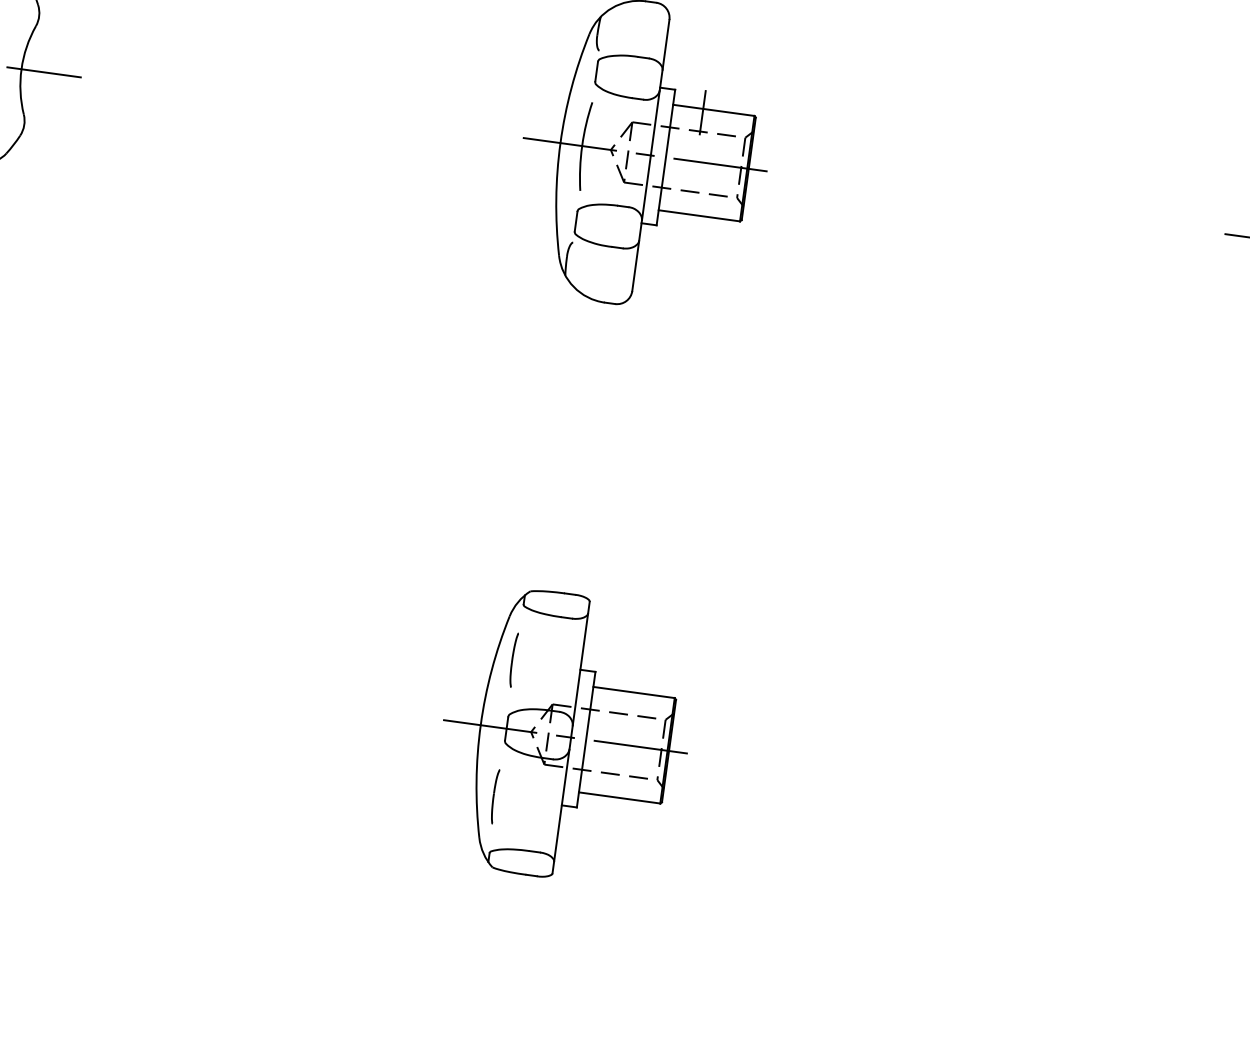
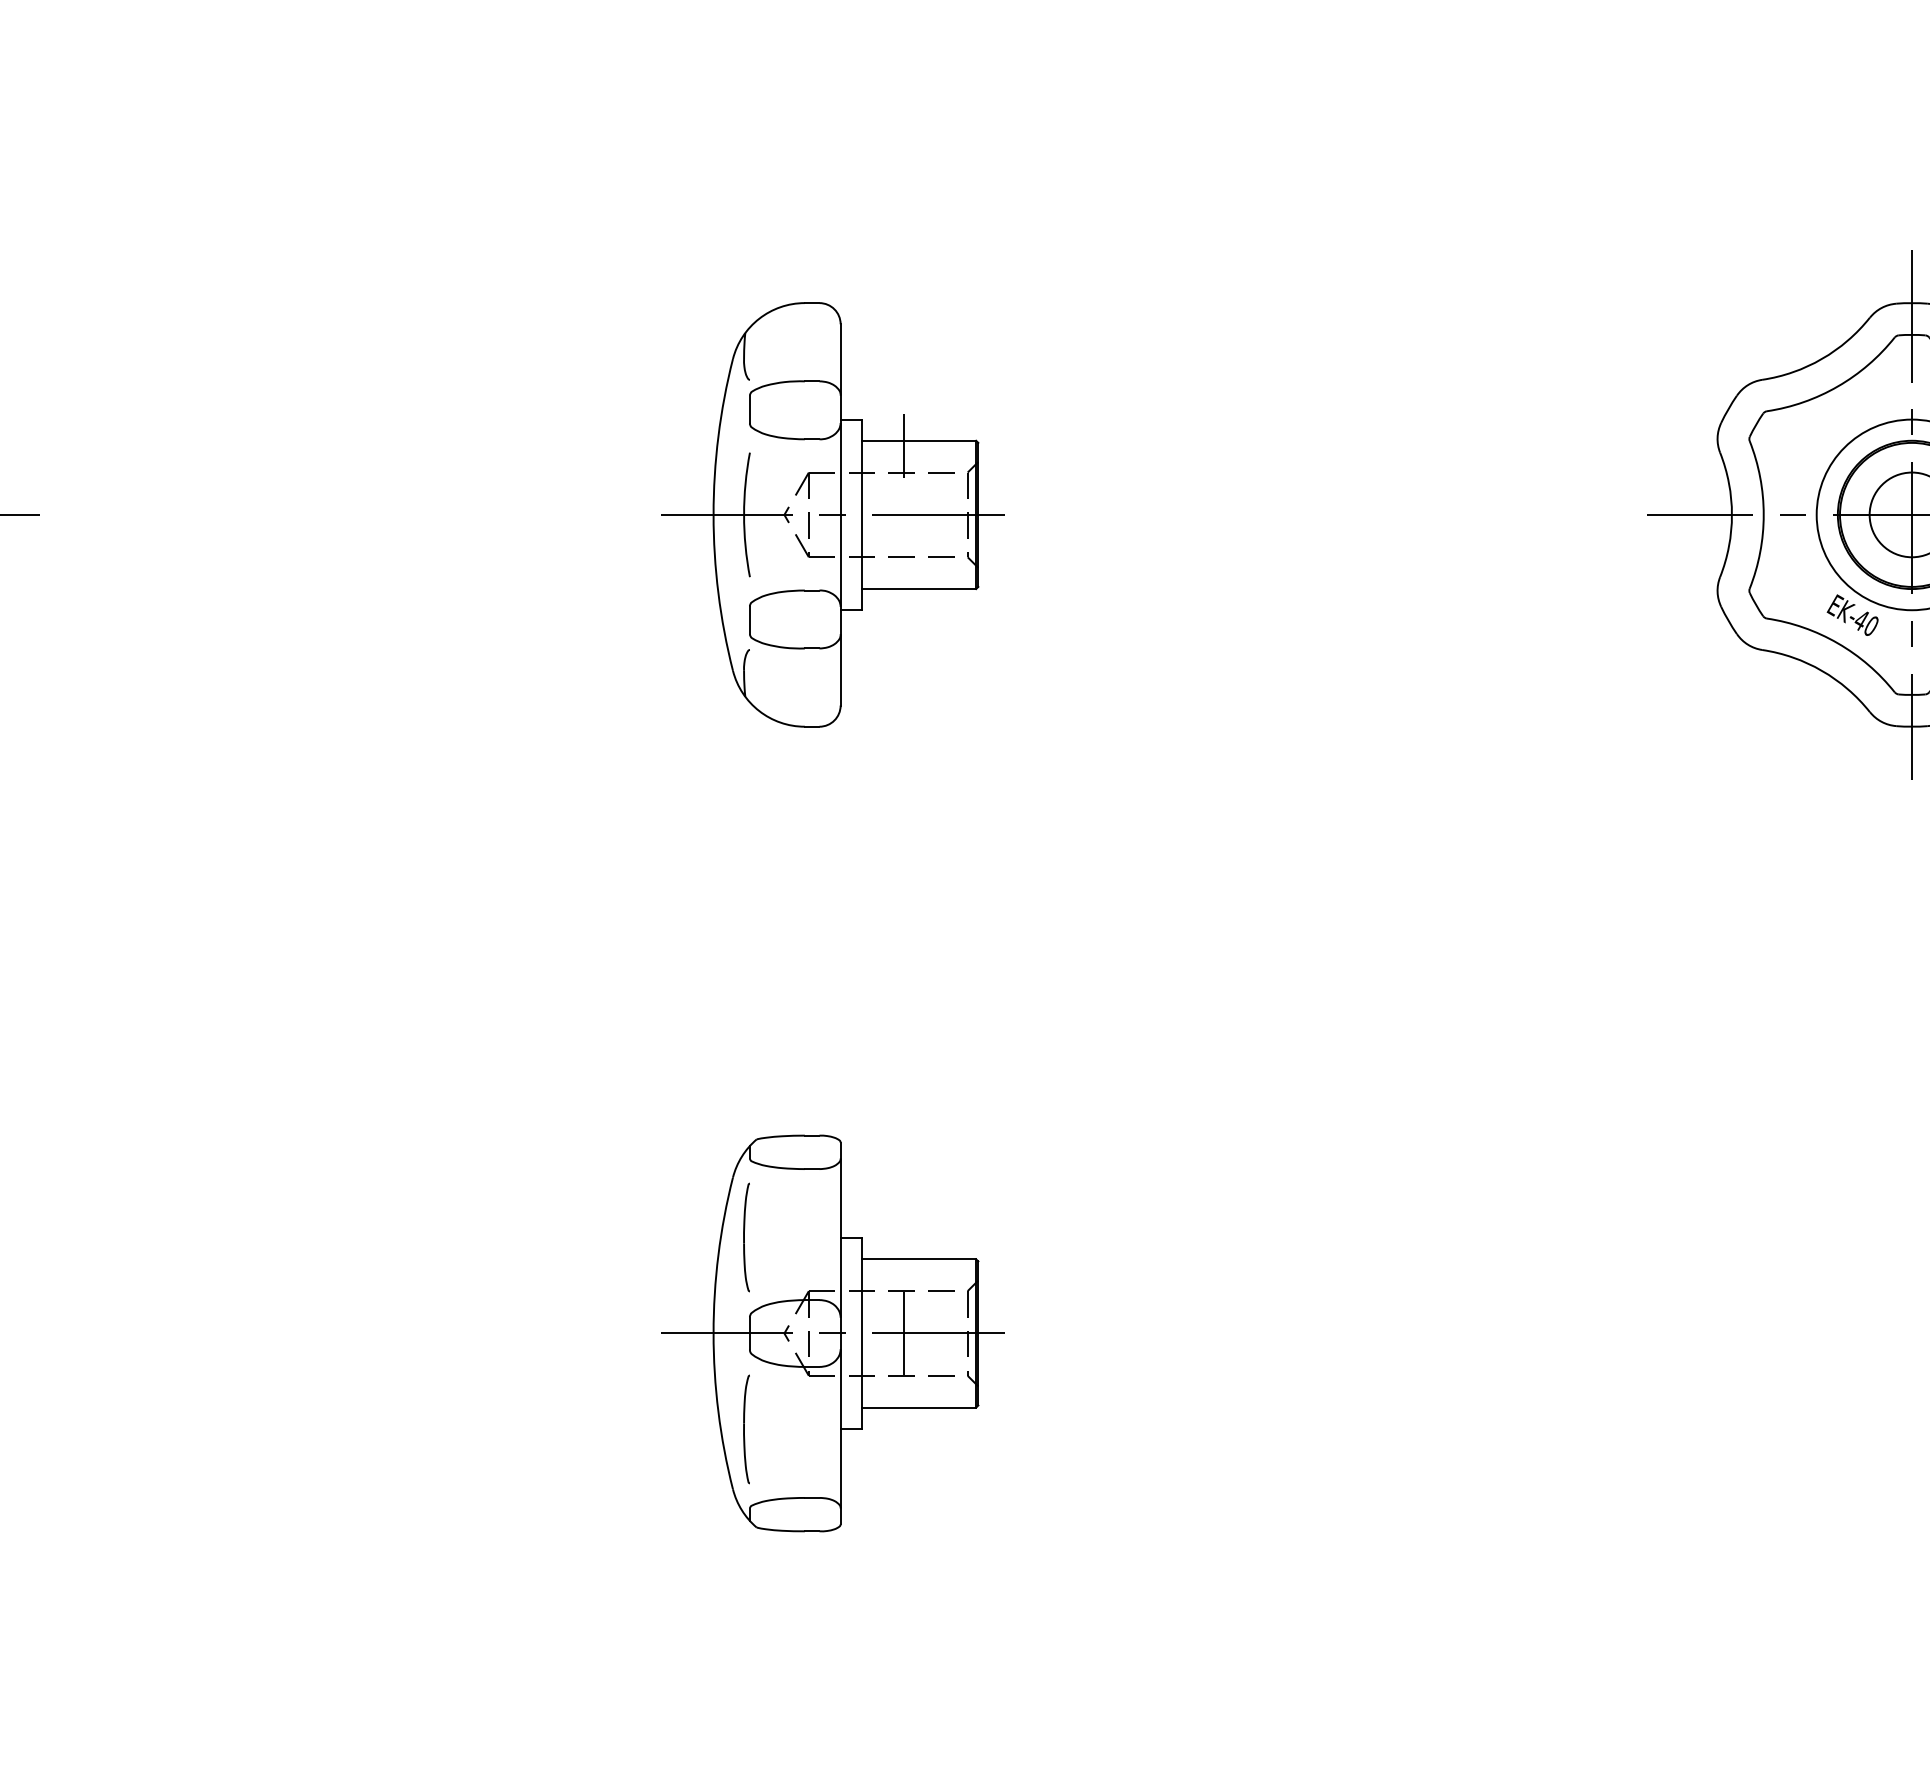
part: (513, 660) -> (746, 1237), size x1.43
line: (616, 743) -> (904, 1333), added
part: (494, 796) -> (746, 1429), size x1.43

